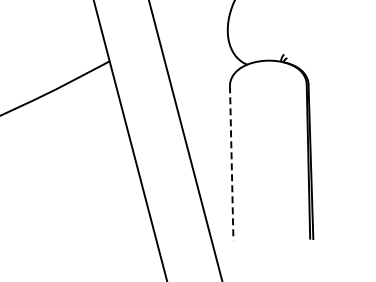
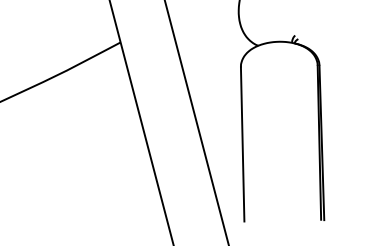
line: (231, 163) -> (242, 144), dashed -> solid

